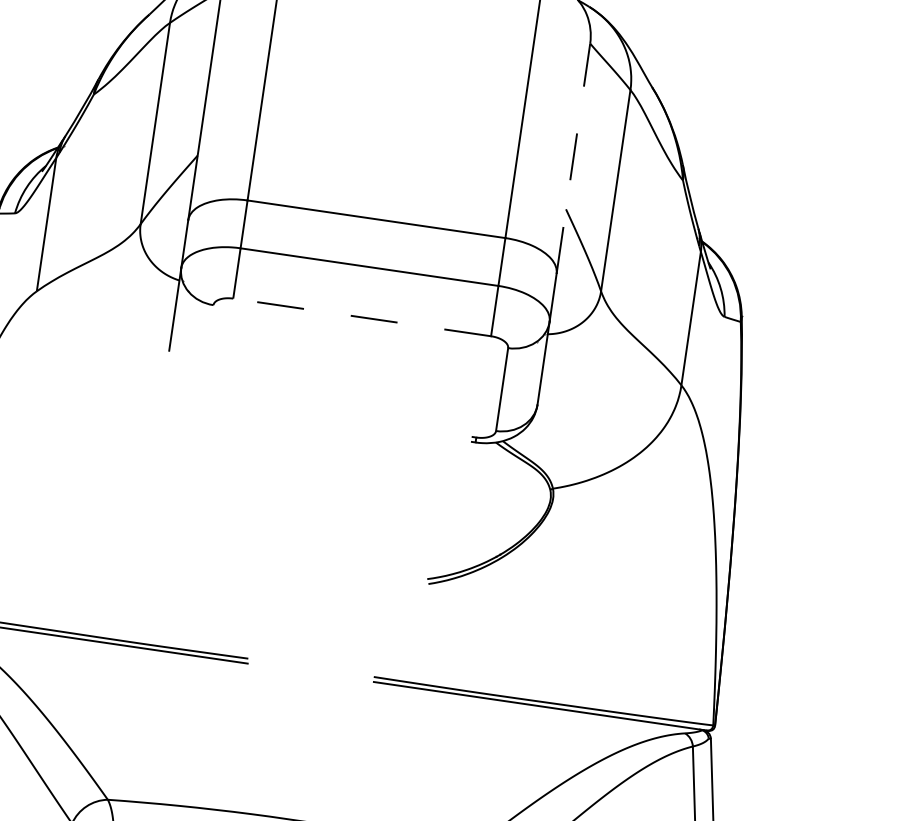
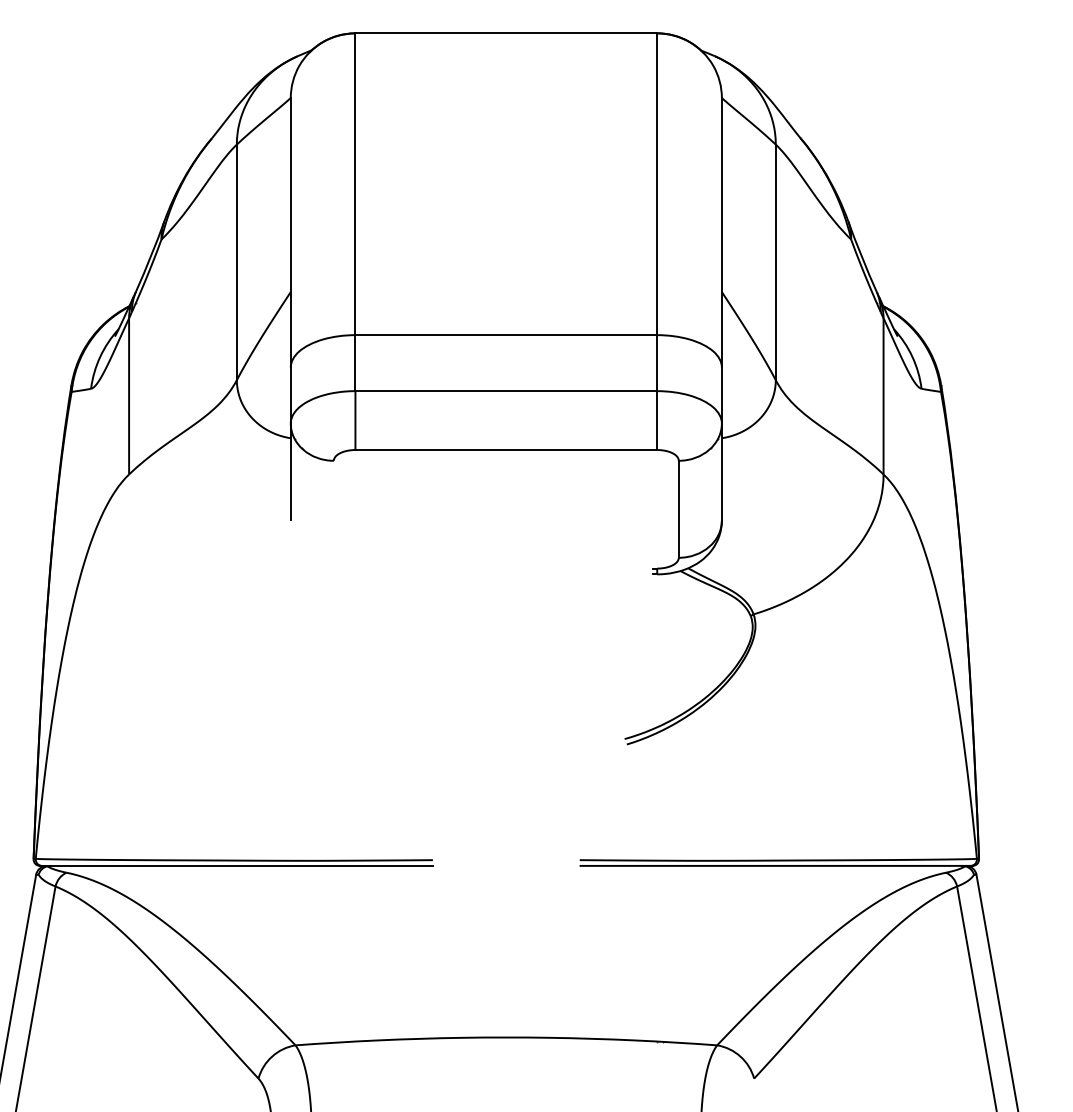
line: (573, 158) -> (721, 232), dashed -> solid
line: (362, 317) -> (506, 450), dashed -> solid

